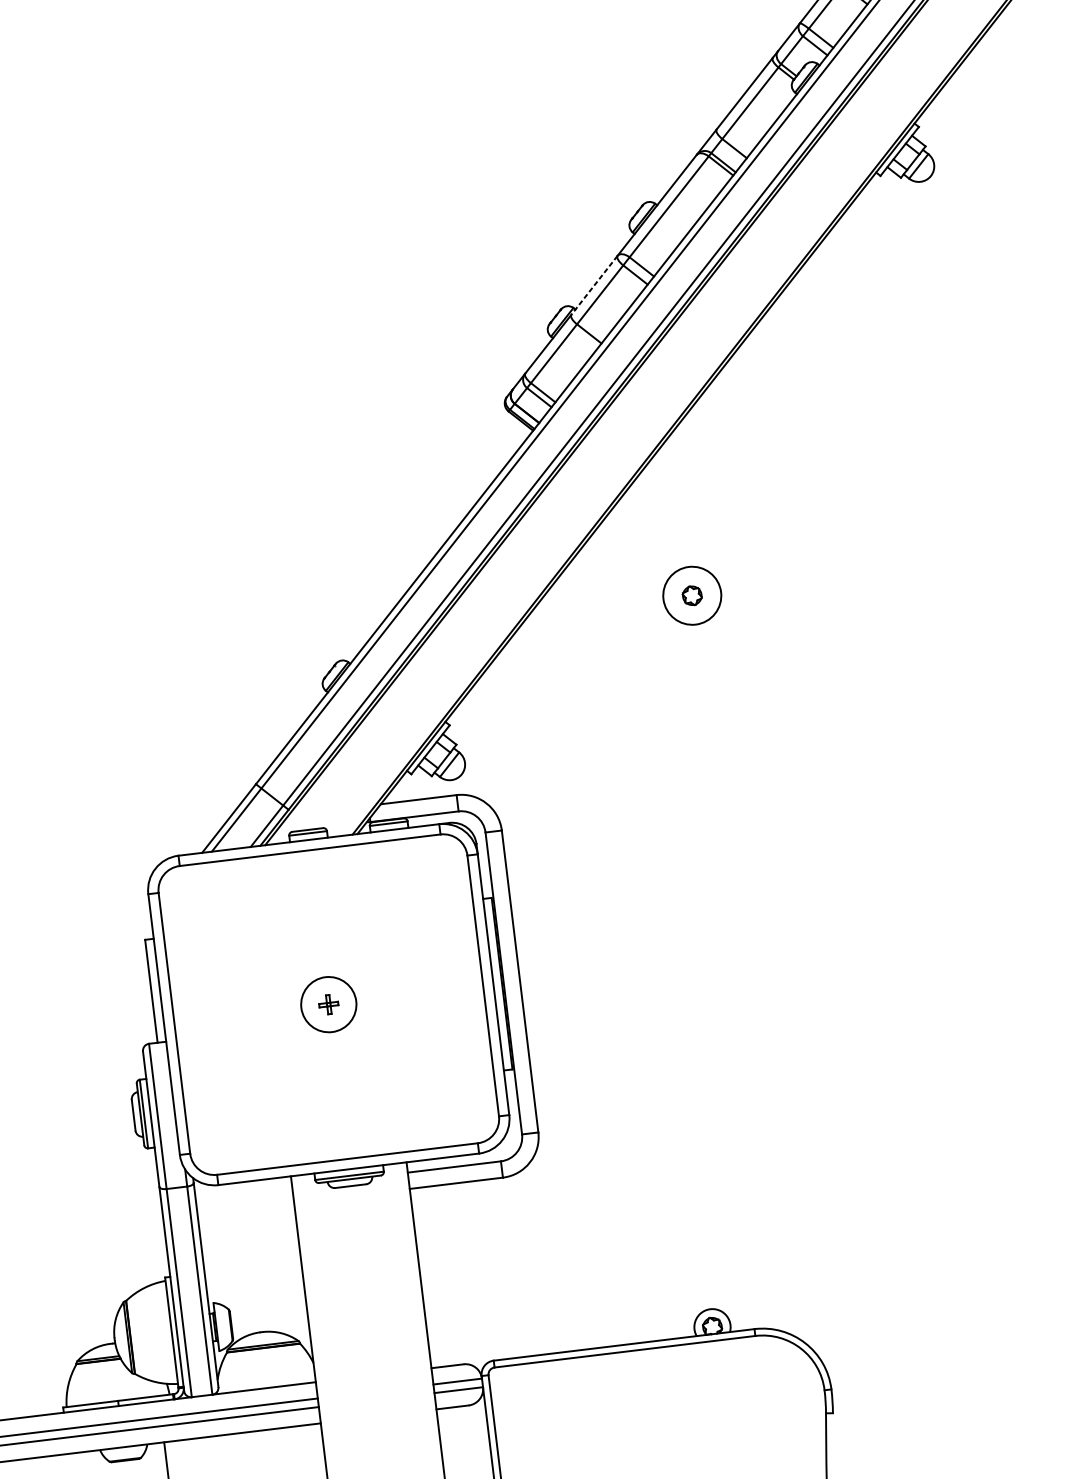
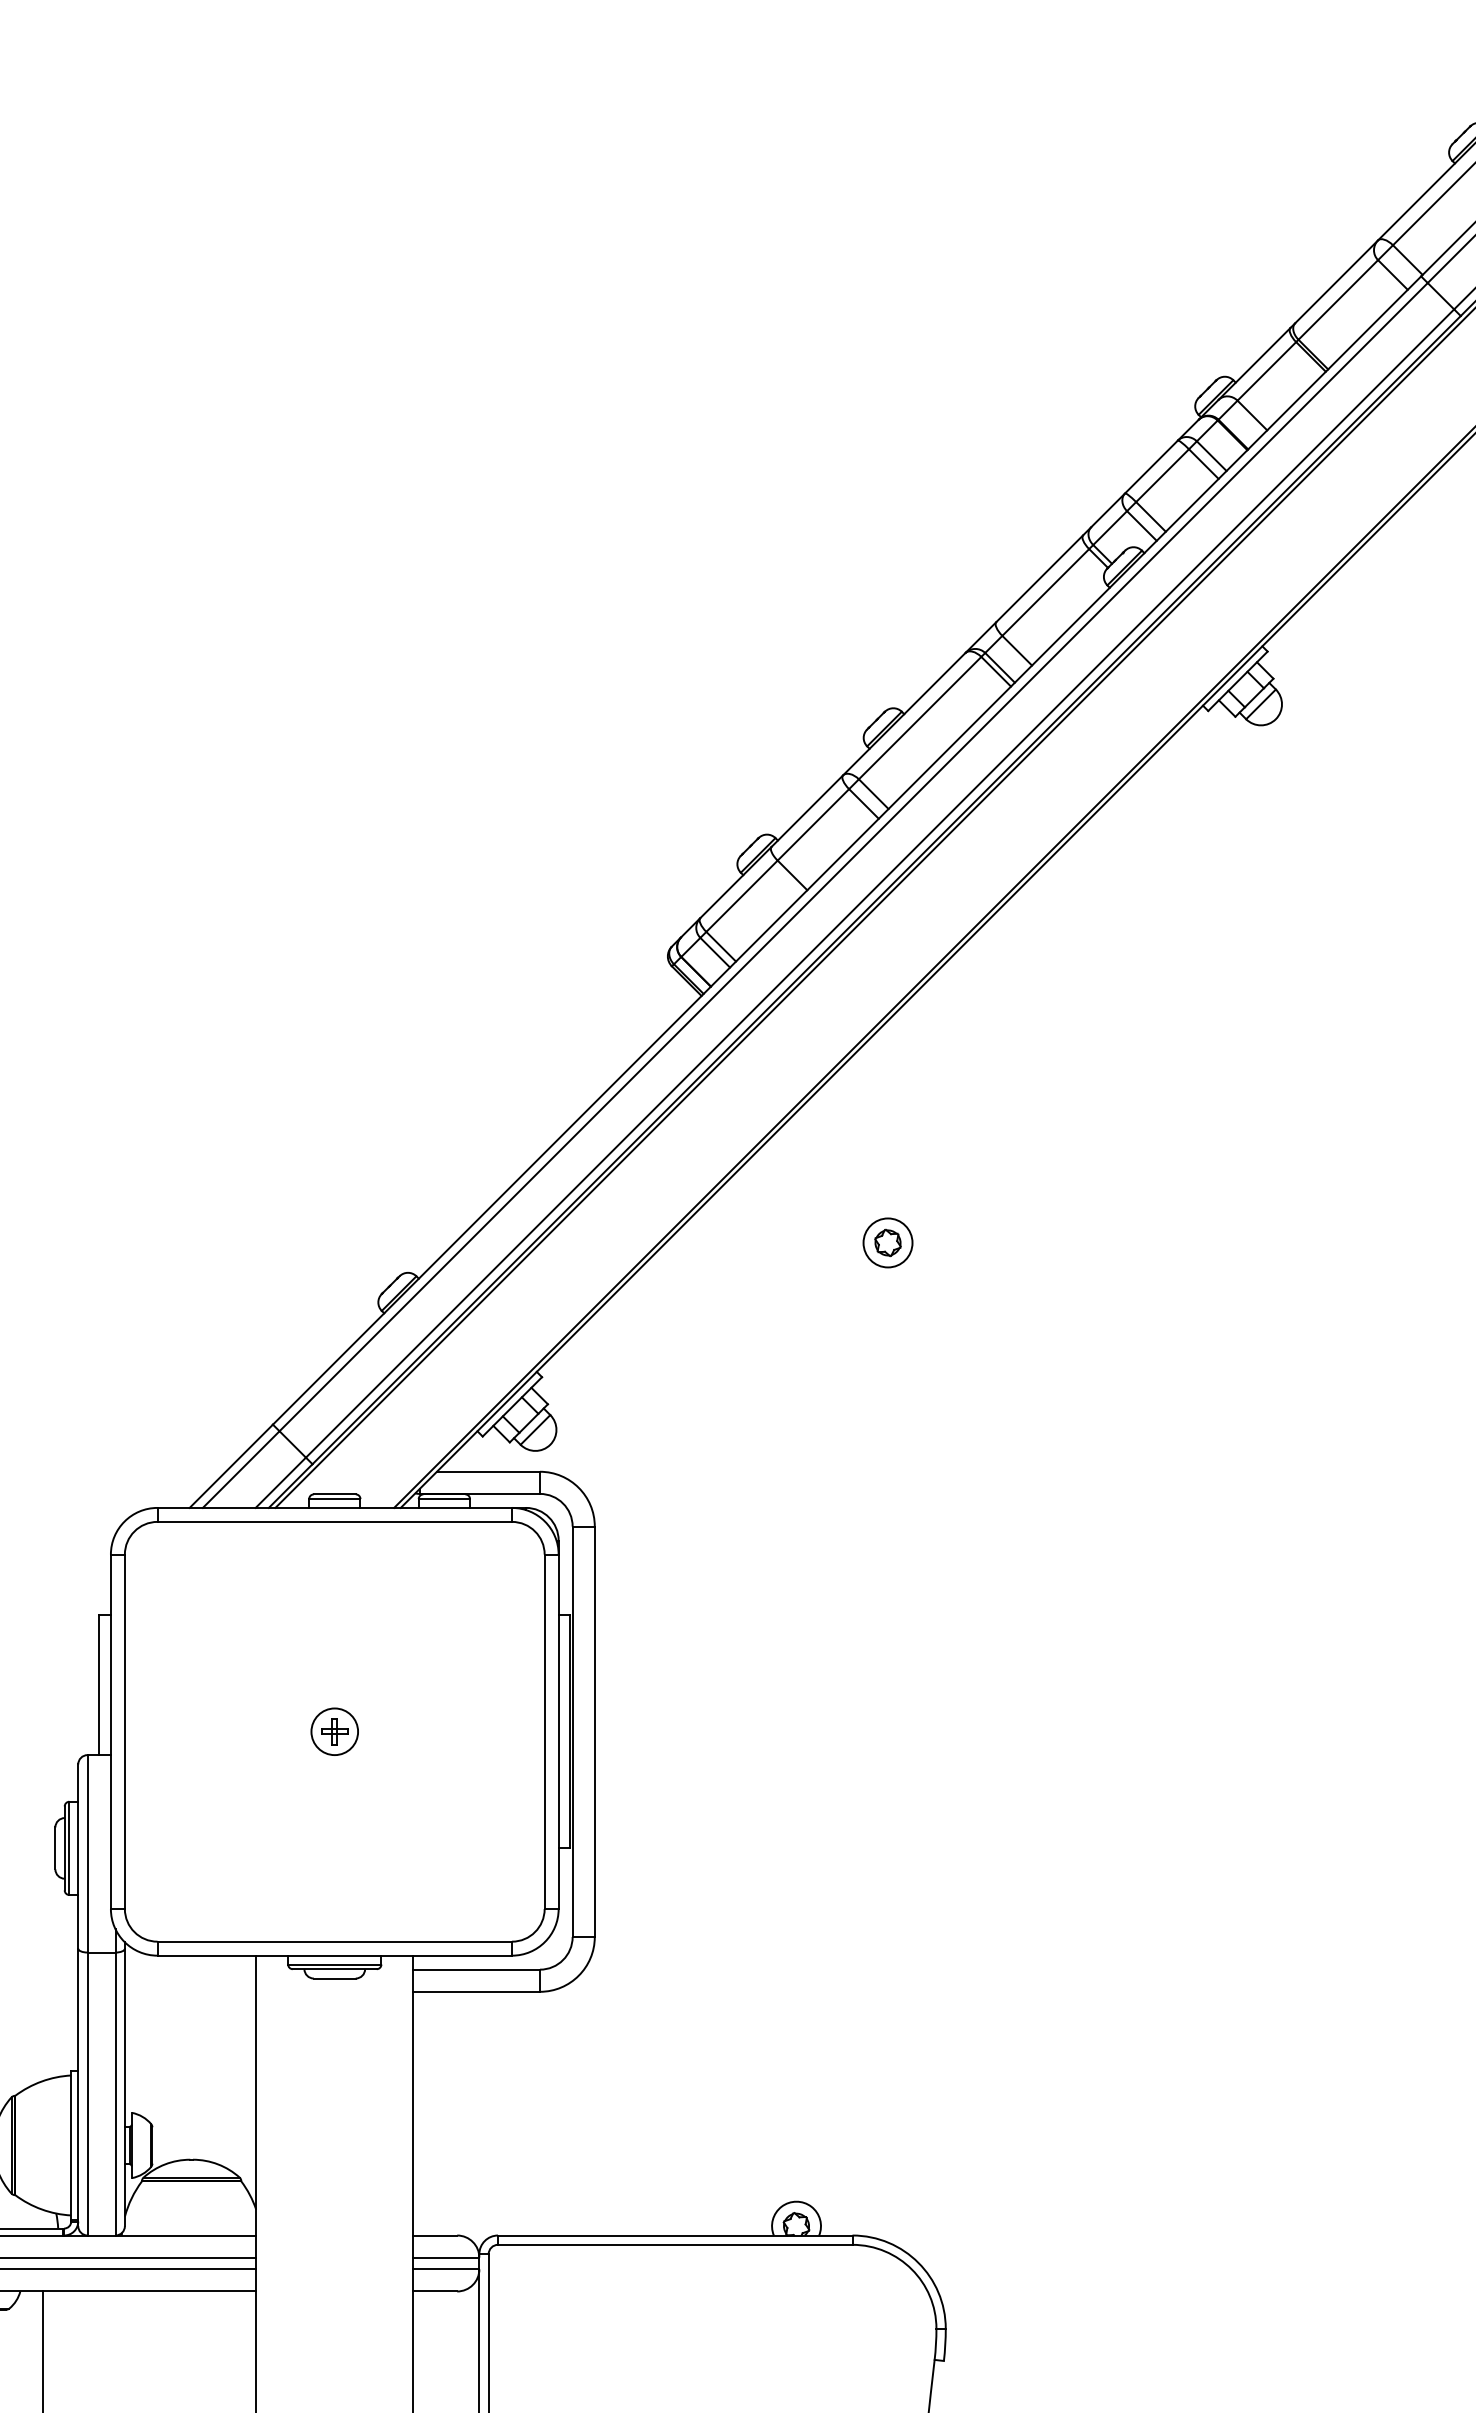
line: (594, 285) -> (807, 811), dashed -> solid
circle: (691, 595) -> (887, 1242), size x0.62
circle: (328, 1004) -> (334, 1731), size x0.62

